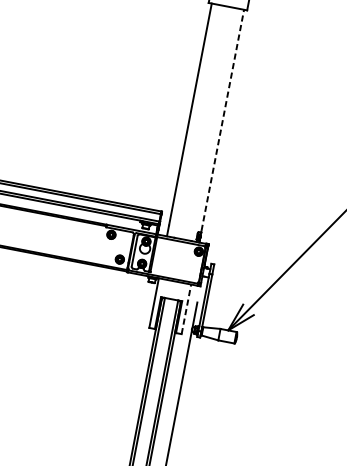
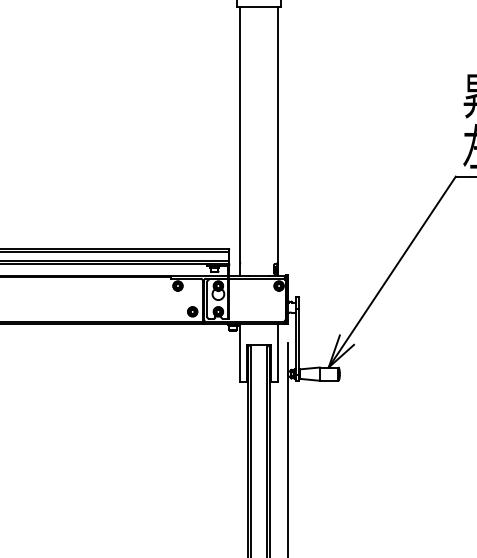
line: (222, 120) -> (277, 134), dashed -> solid
line: (186, 309) -> (277, 353), dashed -> solid

